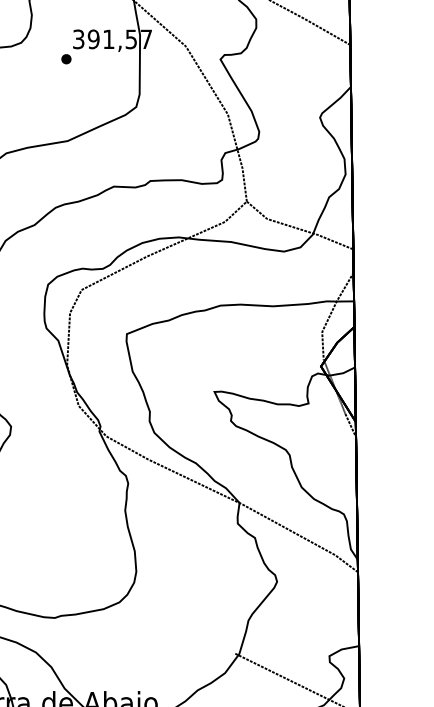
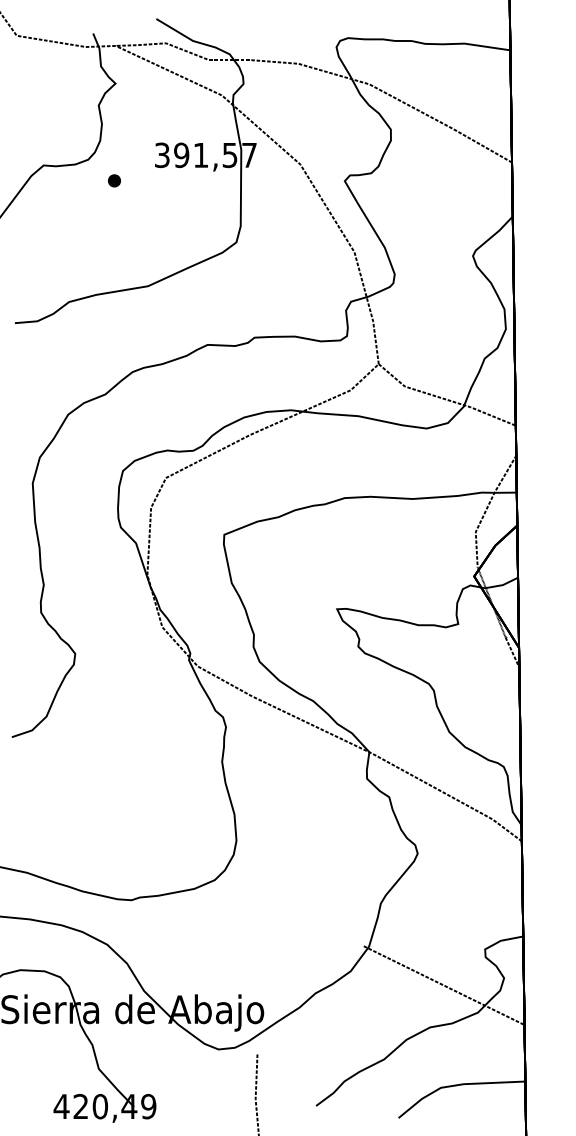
part: (66, 58) -> (114, 180), moved

